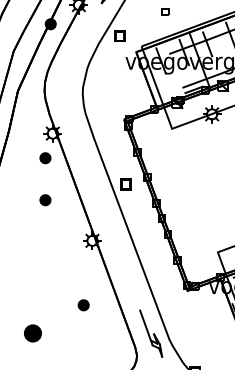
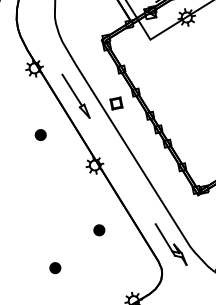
part: (45, 158) -> (32, 94), removed
part: (87, 169) -> (75, 96), added
part: (32, 333) -> (54, 268), size x0.62

